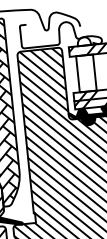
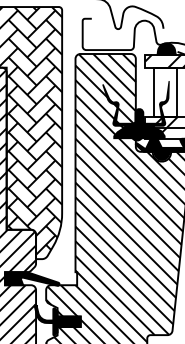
fill: (83, 41) -> (166, 48), added
fill: (65, 89) -> (135, 110), added

